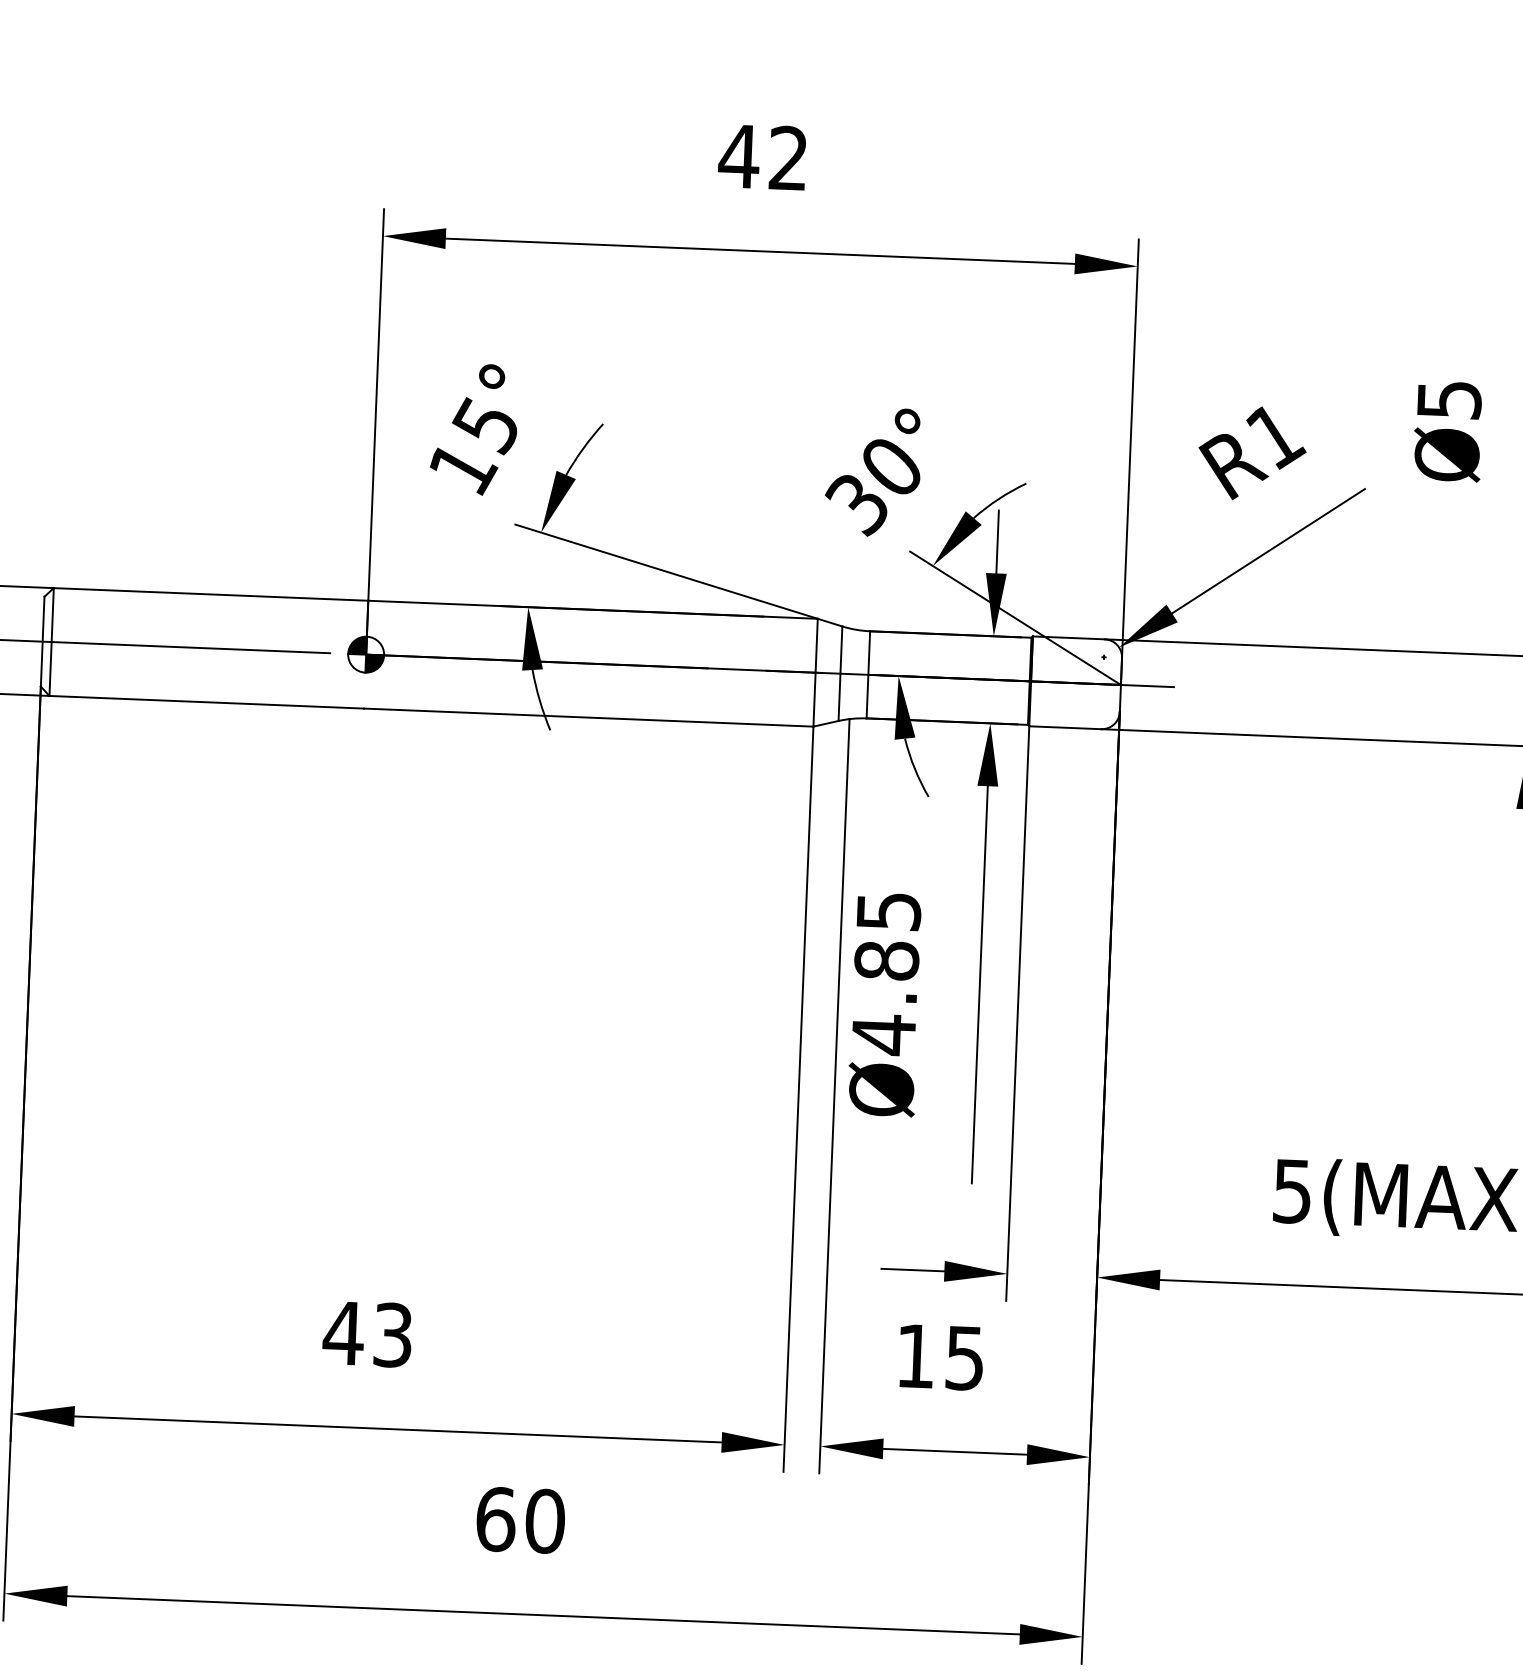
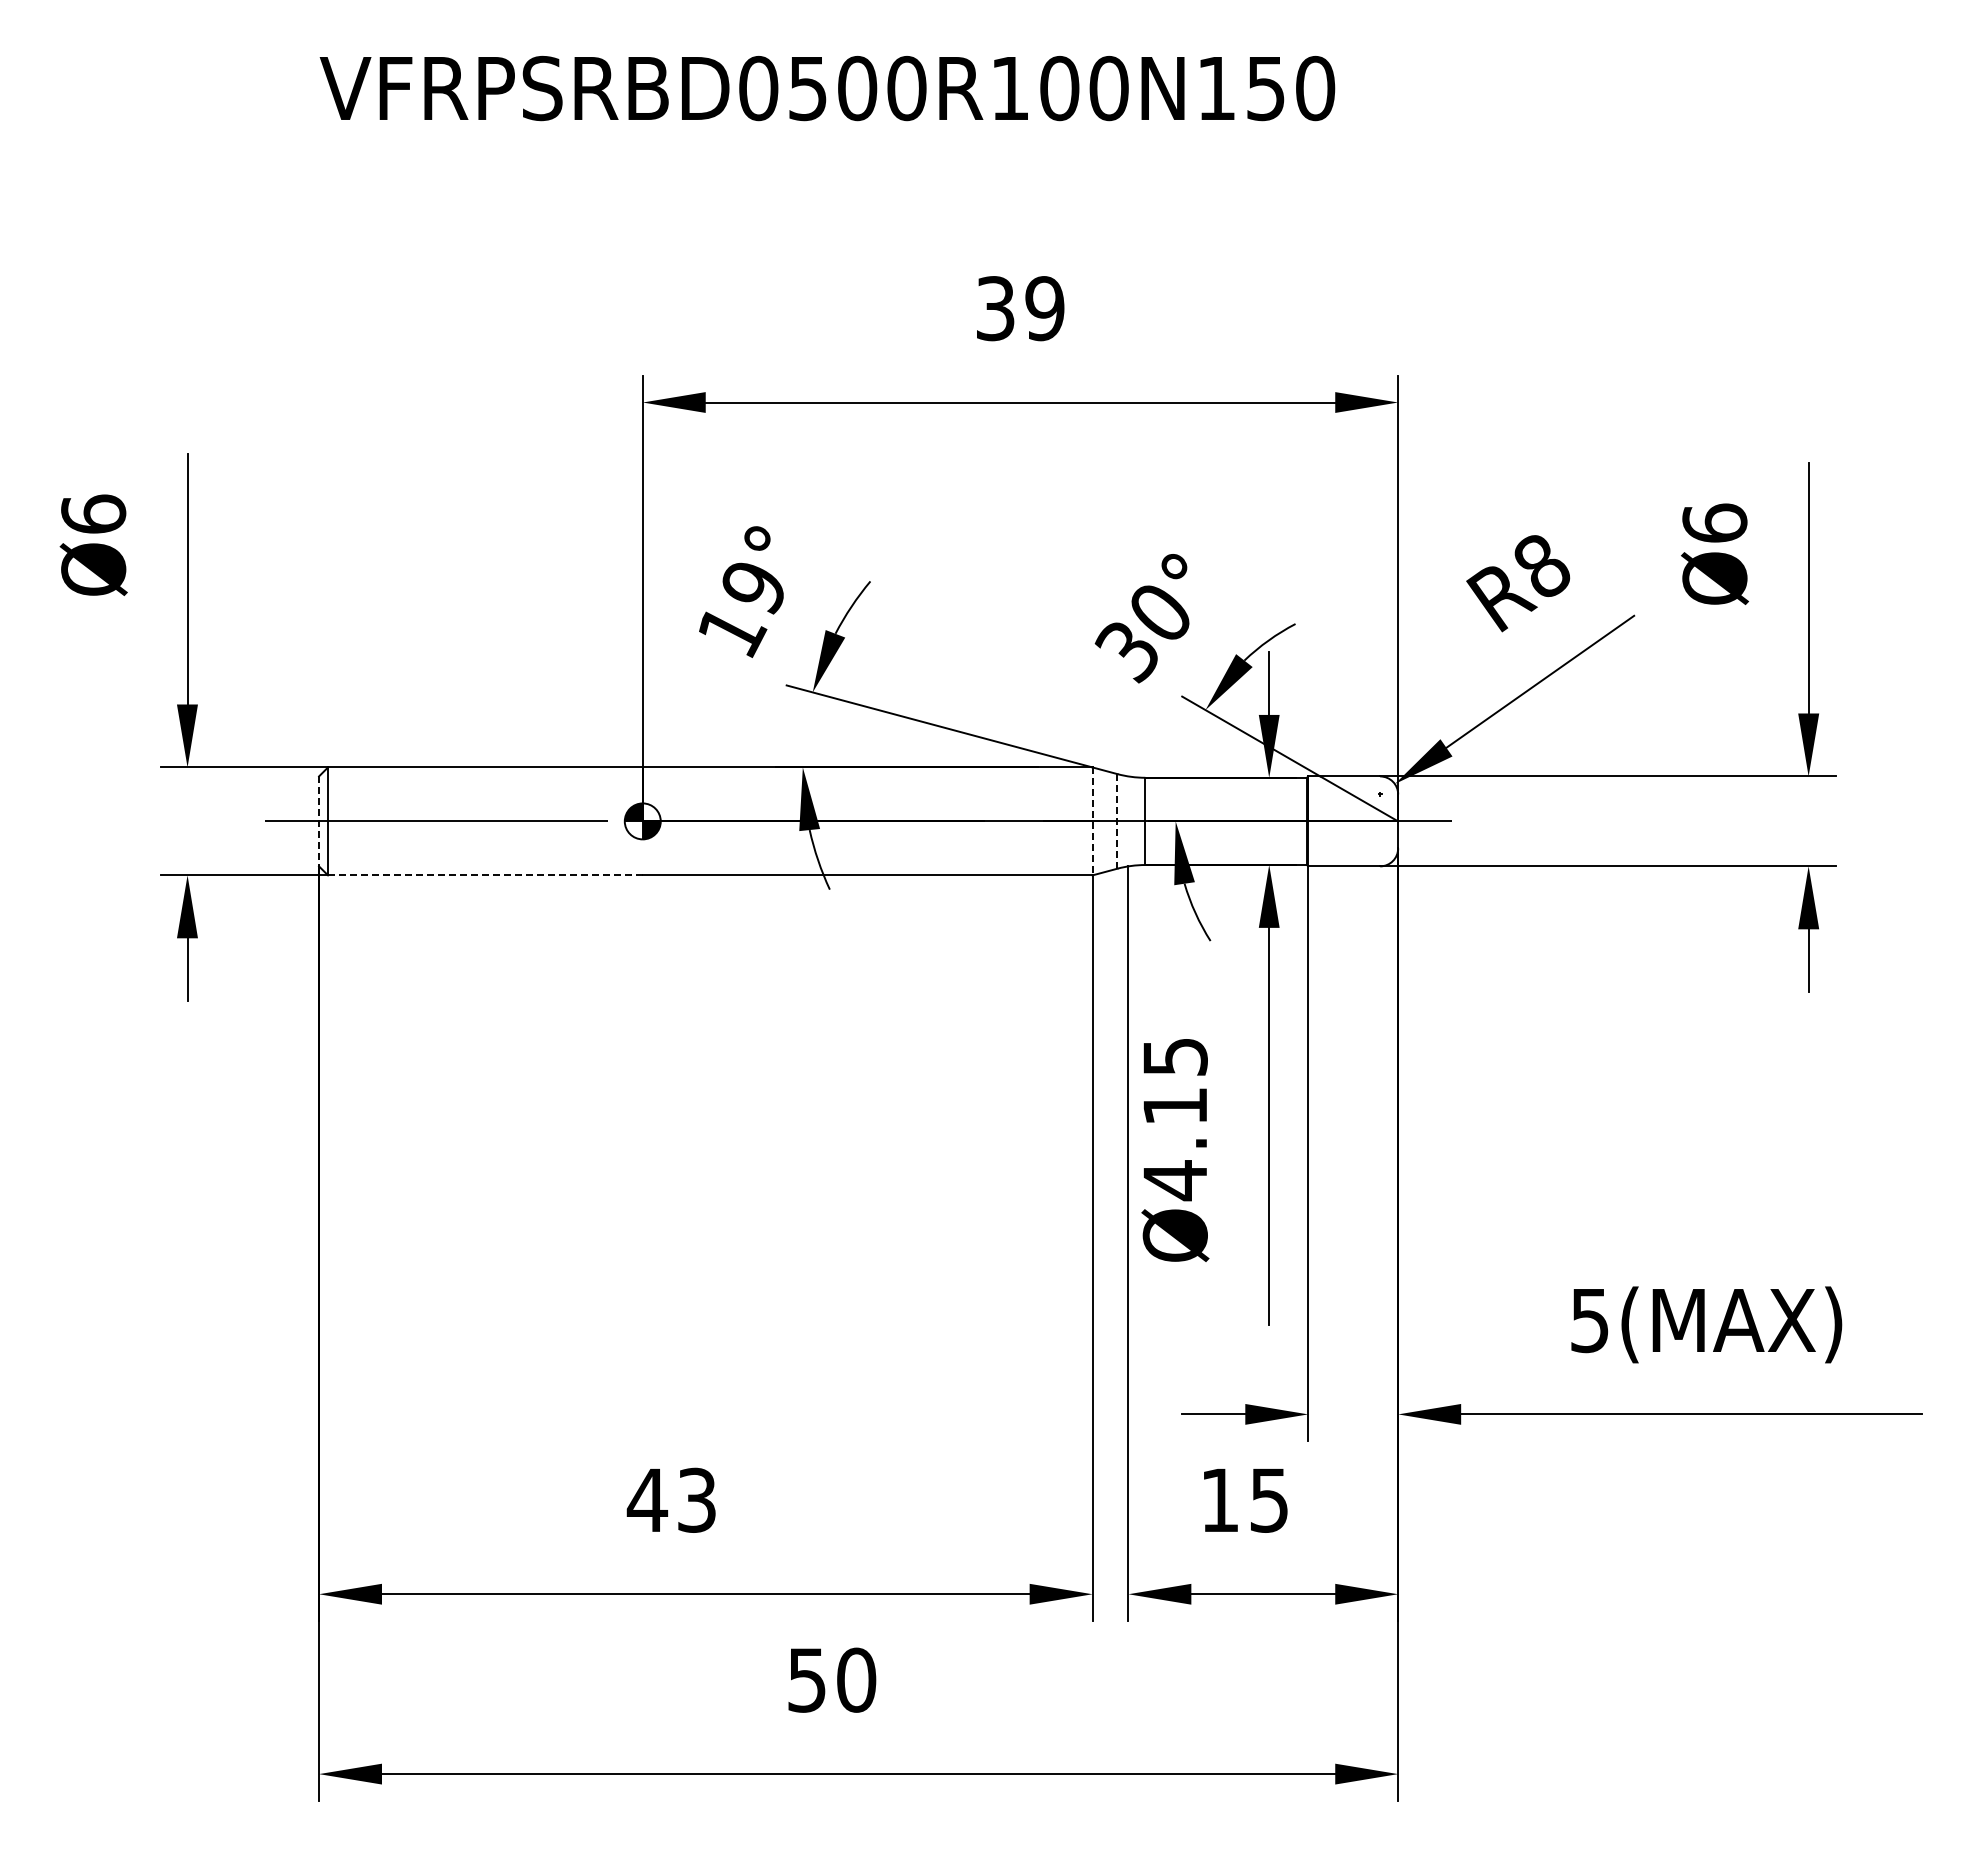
text: (763, 157) -> (1019, 308), 42 -> 39
text: (1449, 399) -> (1714, 522), Ø5 -> Ø6
text: (484, 426) -> (751, 588), 15° -> 19°
text: (1276, 437) -> (1543, 567), R1 -> R8
line: (43, 641) -> (319, 821), solid -> dashed
line: (815, 672) -> (1092, 821), solid -> dashed
line: (840, 673) -> (1117, 821), solid -> dashed
line: (206, 702) -> (485, 875), solid -> dashed
text: (886, 959) -> (1174, 1105), Ø4.85 -> Ø4.15
text: (496, 1518) -> (807, 1679), 60 -> 50

